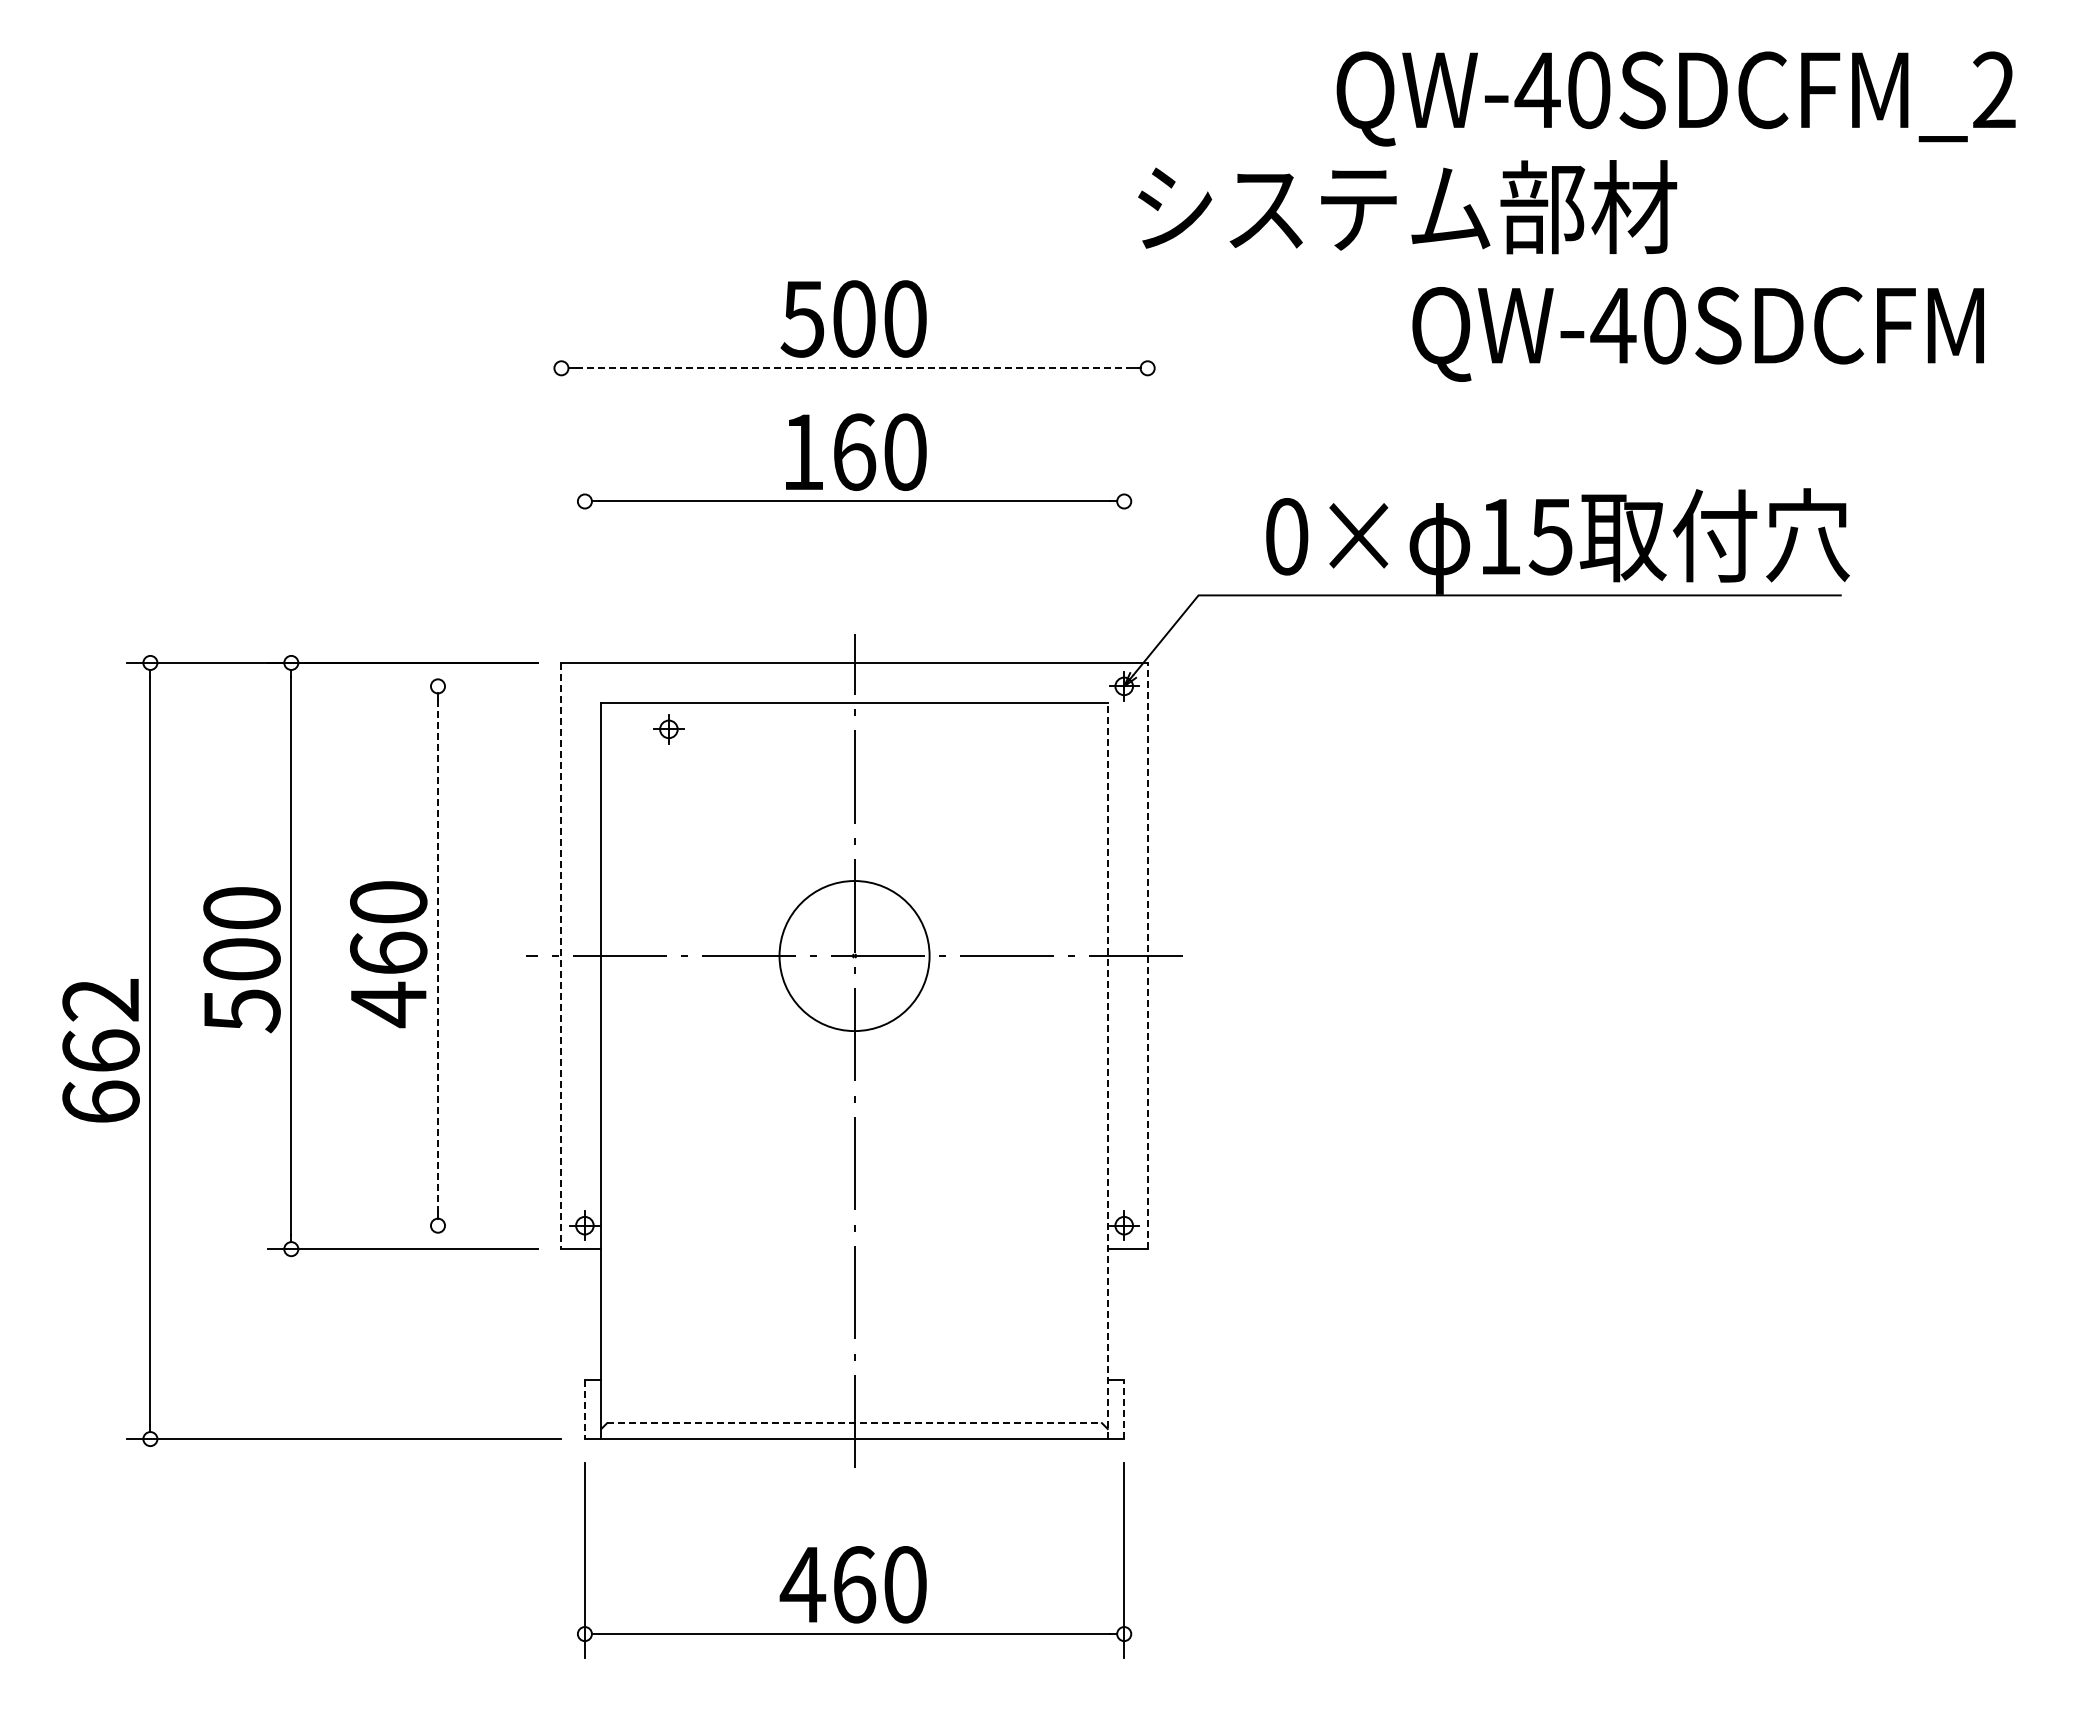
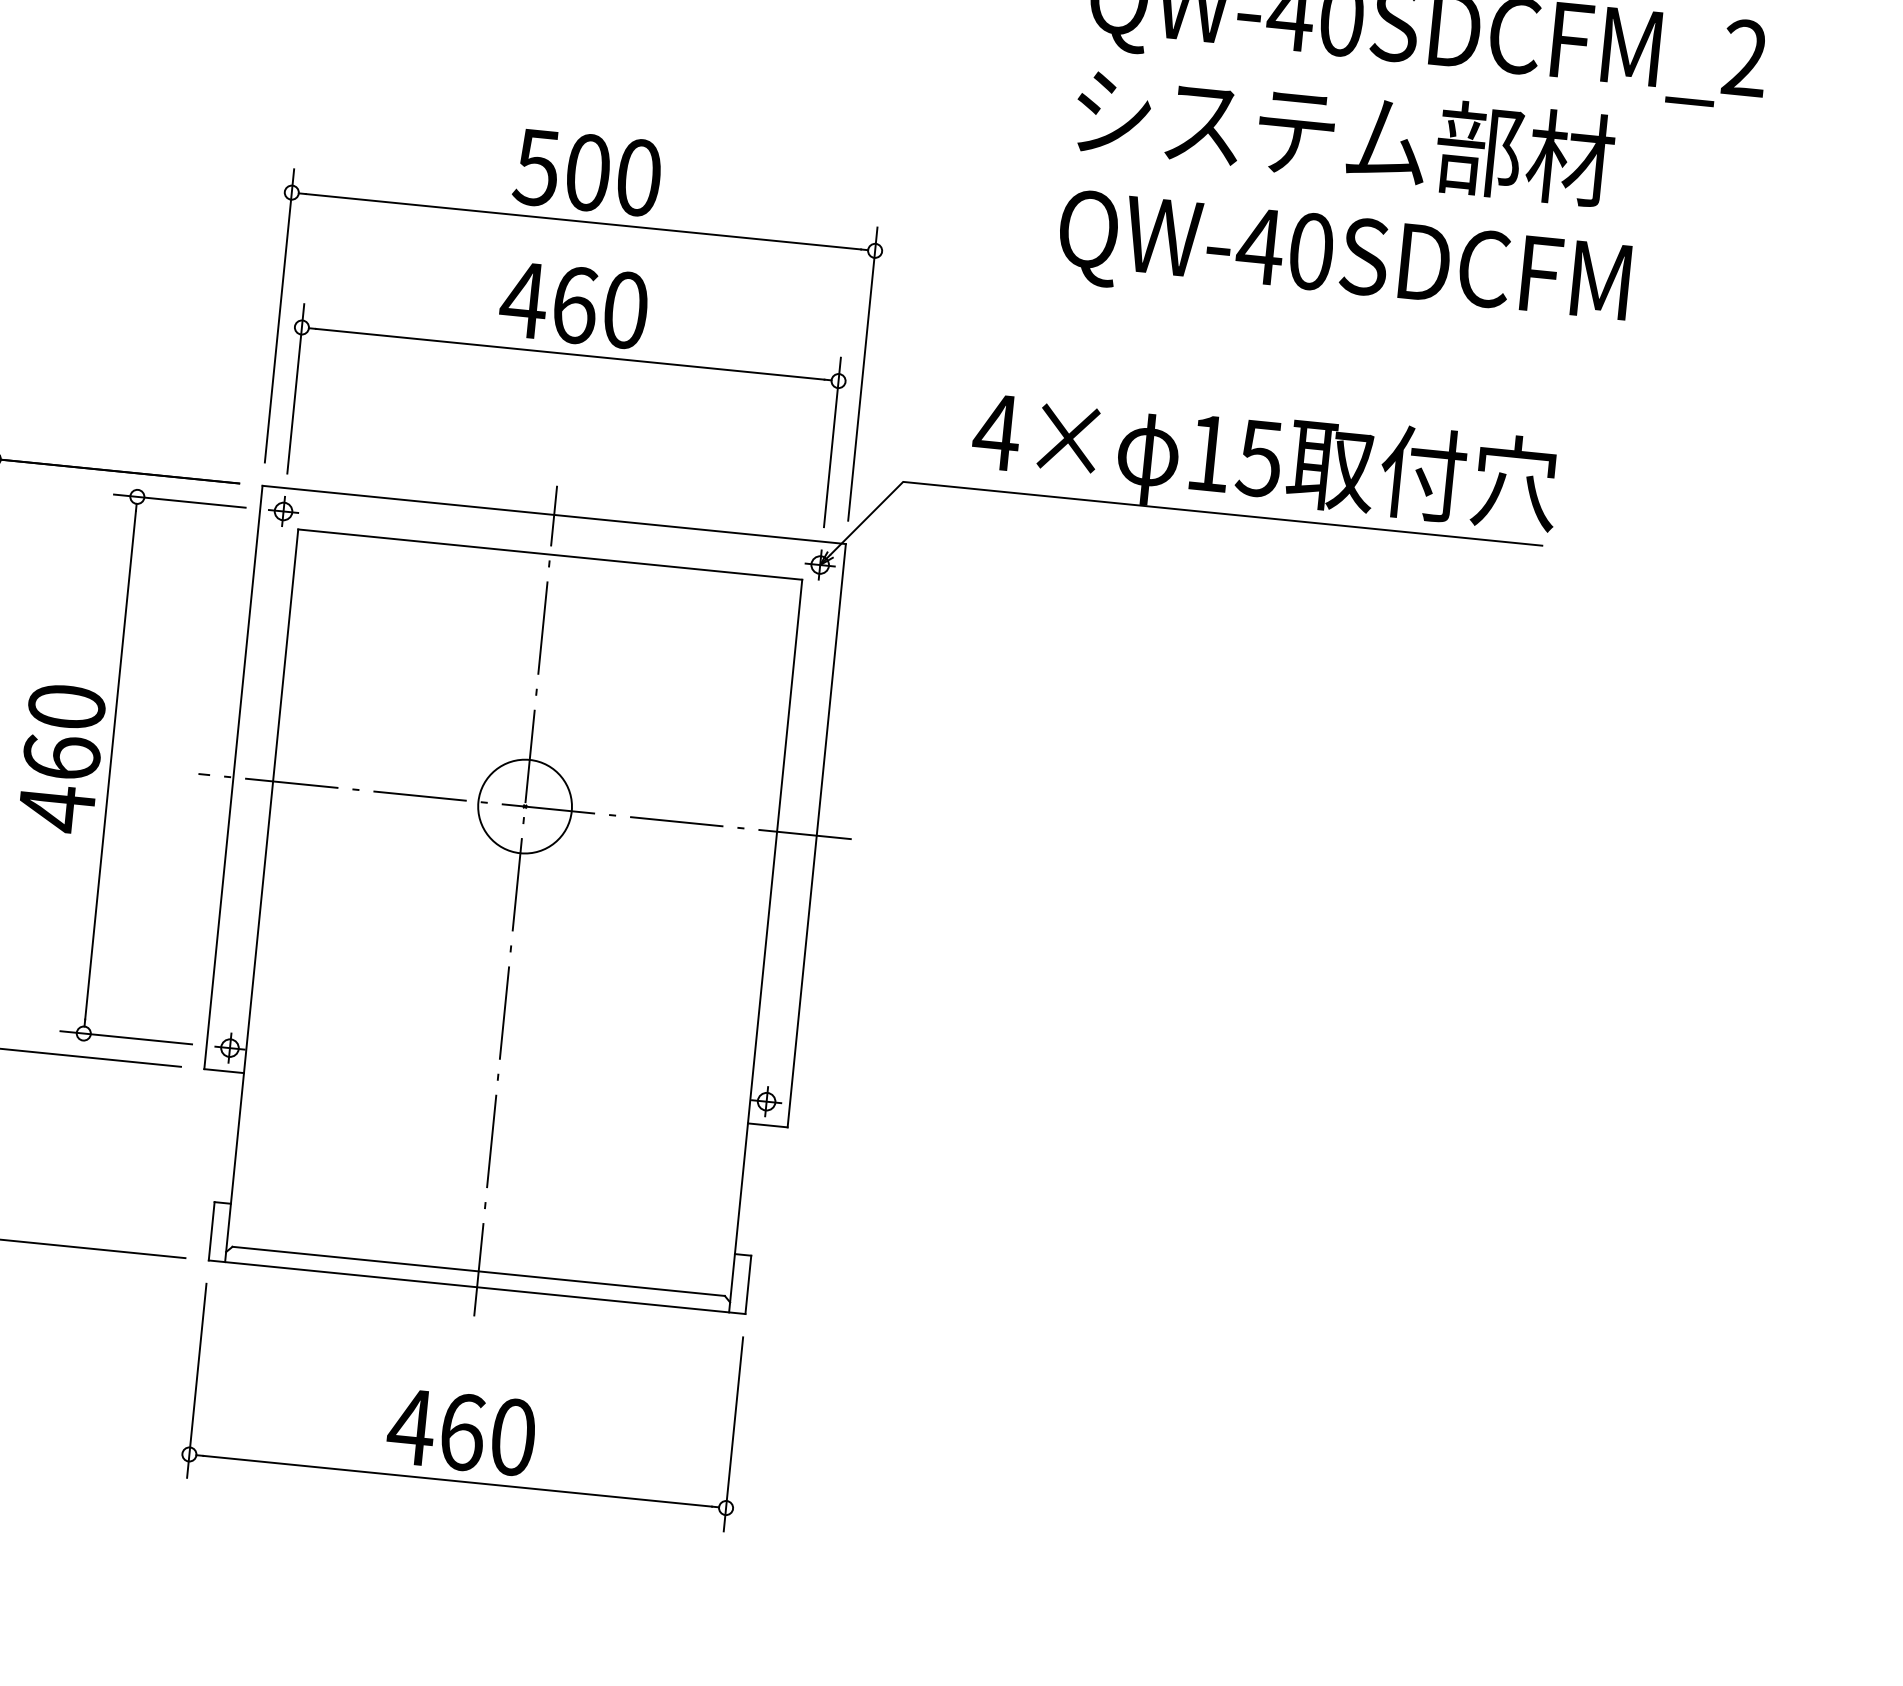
text: (1407, 207) -> (1344, 136), moved
text: (1697, 334) -> (1343, 263), moved
line: (855, 368) -> (584, 222), dashed -> solid
text: (802, 451) -> (523, 299), 160 -> 460
line: (561, 491) -> (279, 315), added
line: (1147, 491) -> (862, 373), added
text: (1286, 536) -> (996, 432), 0× -> 4×
line: (584, 563) -> (295, 389), added
line: (1124, 563) -> (832, 442), added
line: (480, 686) -> (179, 501), added
part: (668, 729) -> (283, 511), moved
circle: (854, 955) -> (525, 806), size x0.62
line: (1147, 955) -> (816, 835), dashed -> solid
line: (438, 956) -> (111, 765), dashed -> solid
line: (561, 956) -> (233, 777), dashed -> solid
line: (1107, 1070) -> (765, 945), dashed -> solid
line: (480, 1225) -> (126, 1037), added
line: (1124, 1409) -> (748, 1284), dashed -> solid
line: (584, 1410) -> (211, 1231), dashed -> solid
line: (855, 1423) -> (479, 1271), dashed -> solid

